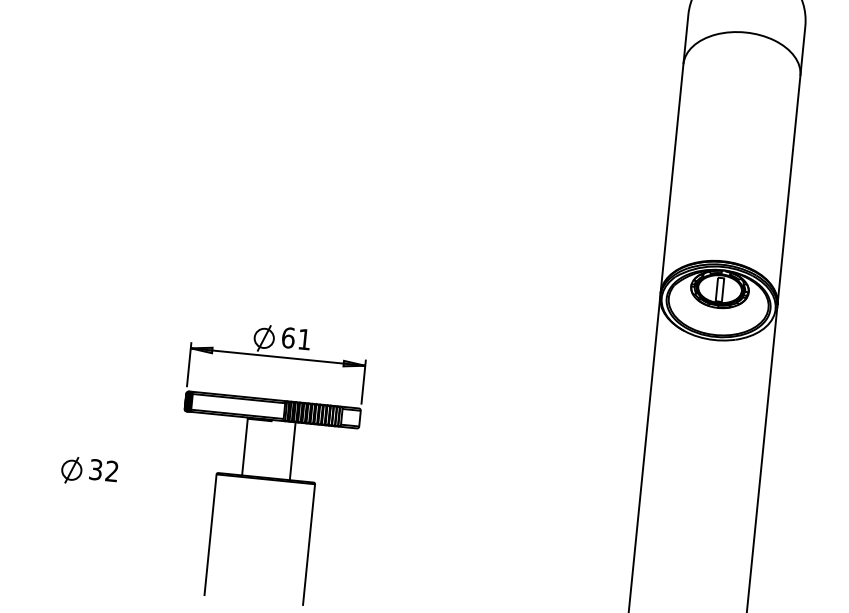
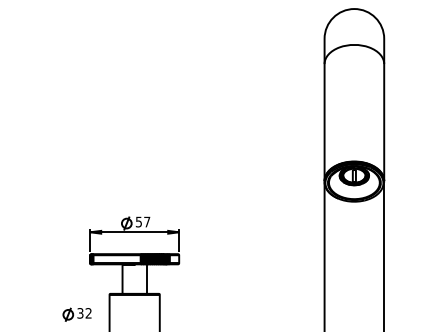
text: (295, 337) -> (142, 221), 61 -> 57
part: (87, 471) -> (76, 314), moved

